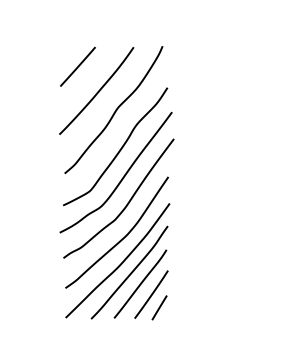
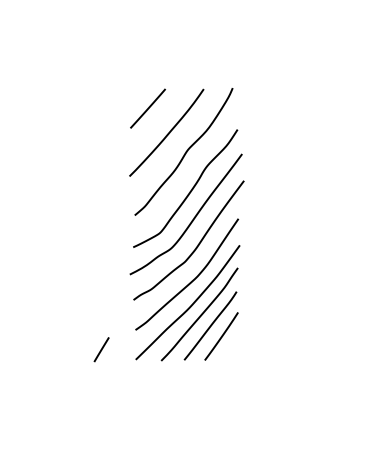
line: (159, 307) -> (101, 349), moved

